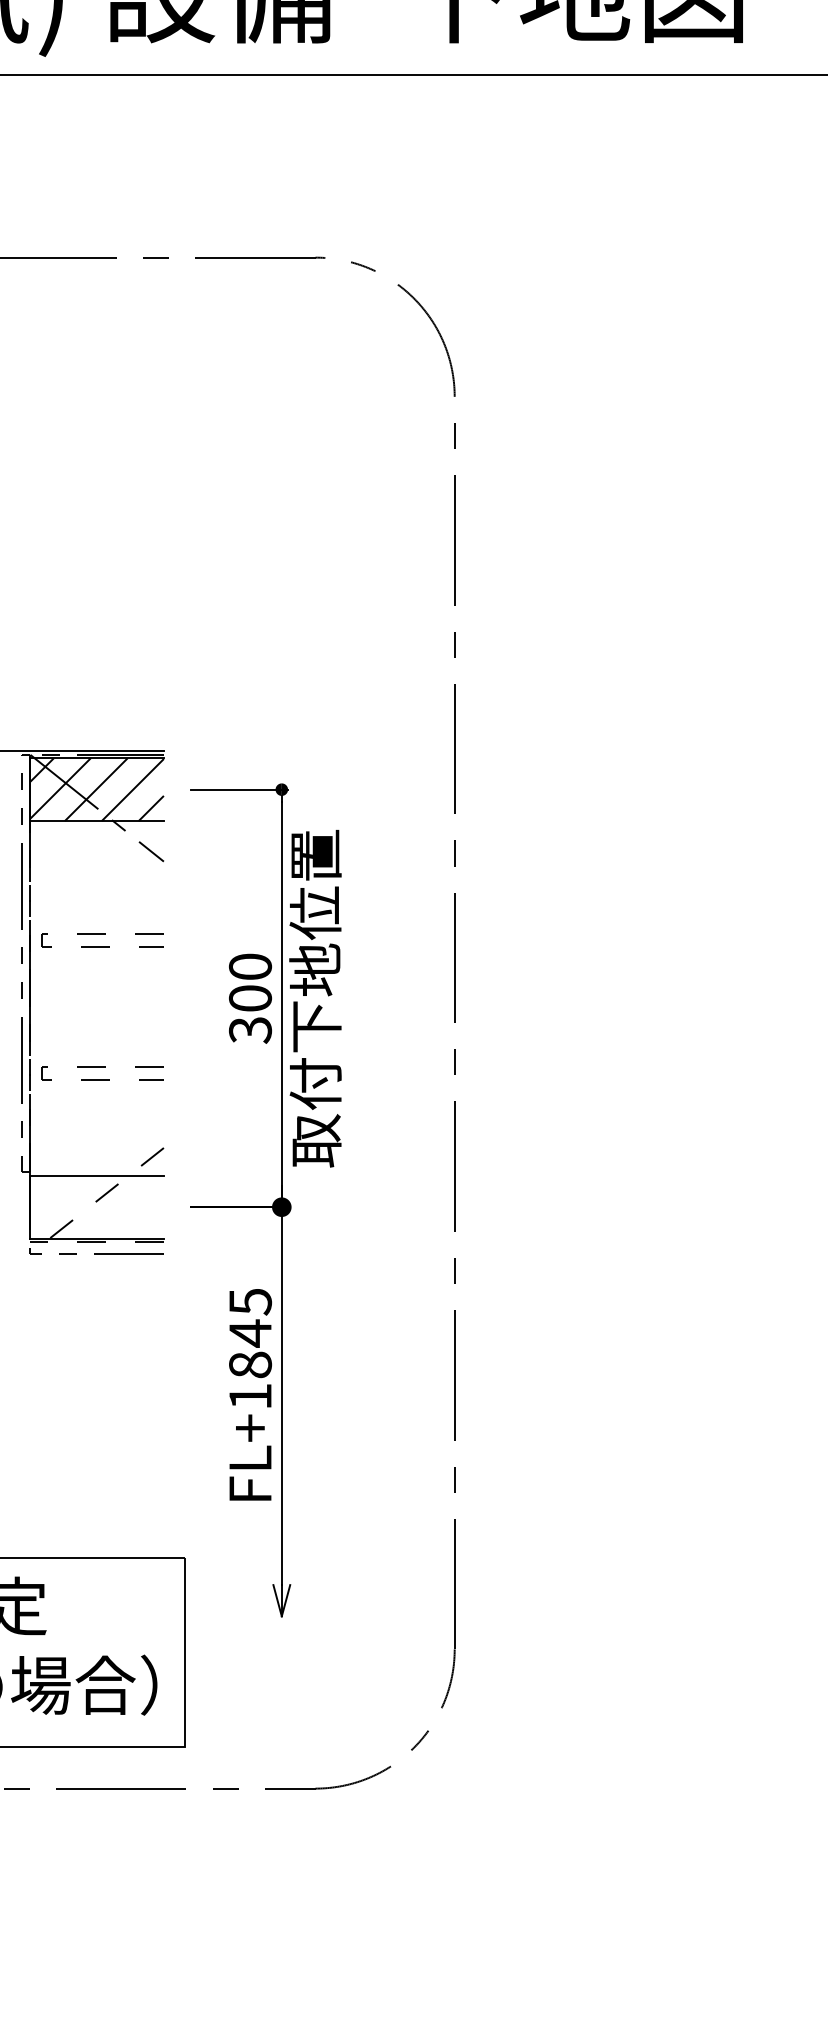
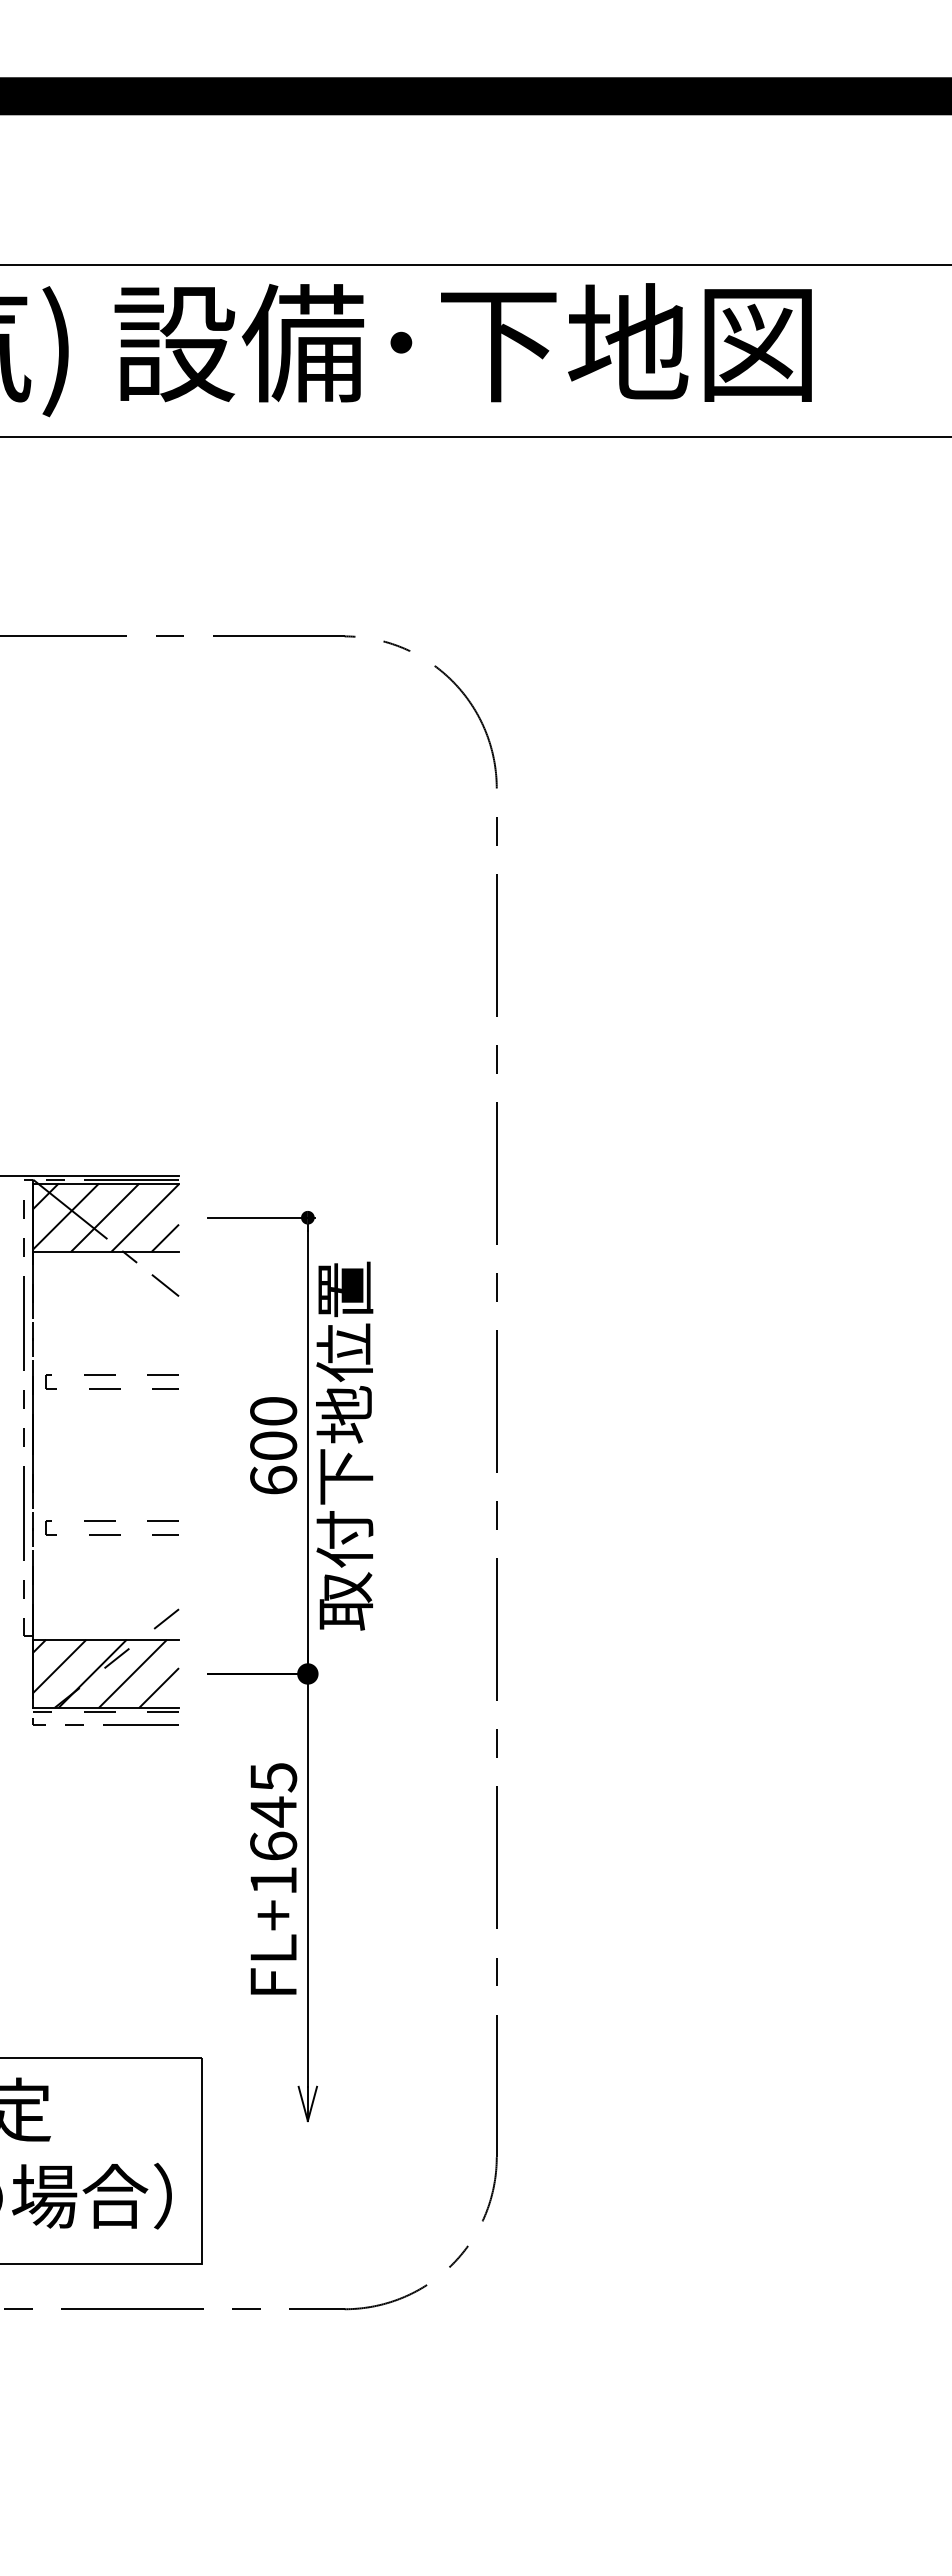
text: (250, 1030) -> (273, 1480), 300 -> 600
hatch: (97, 1206) -> (106, 1673), added
text: (250, 1364) -> (273, 1845), FL+1845 -> FL+1645

